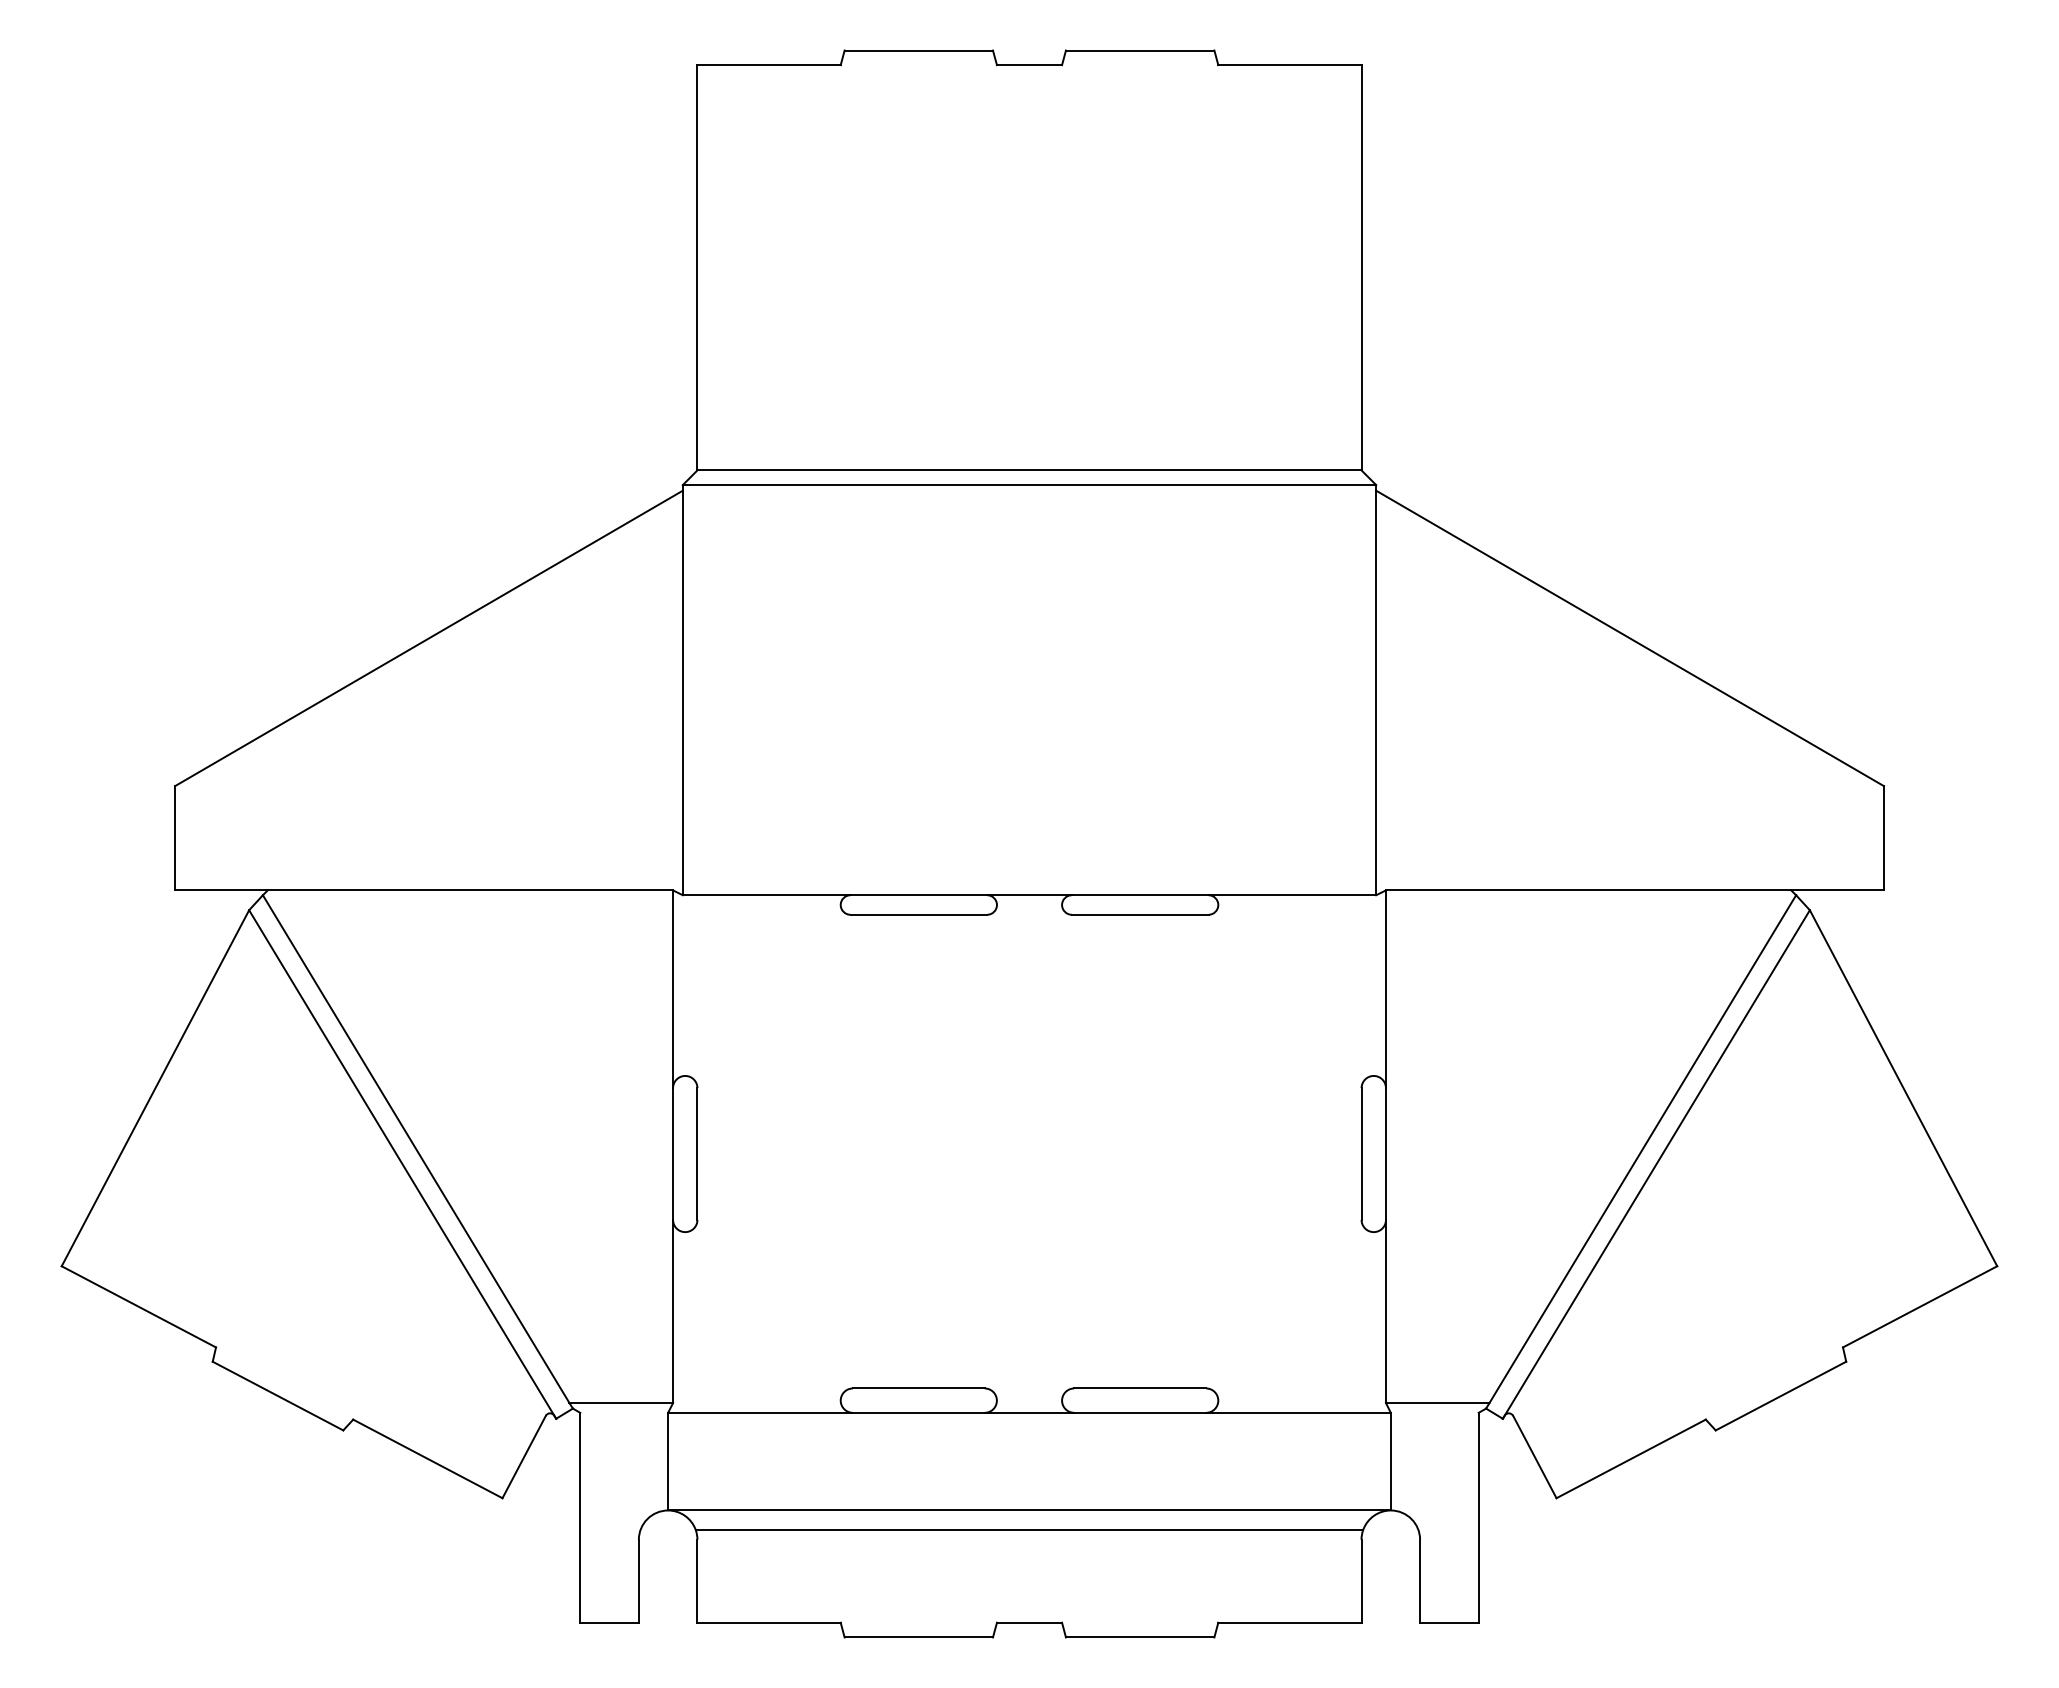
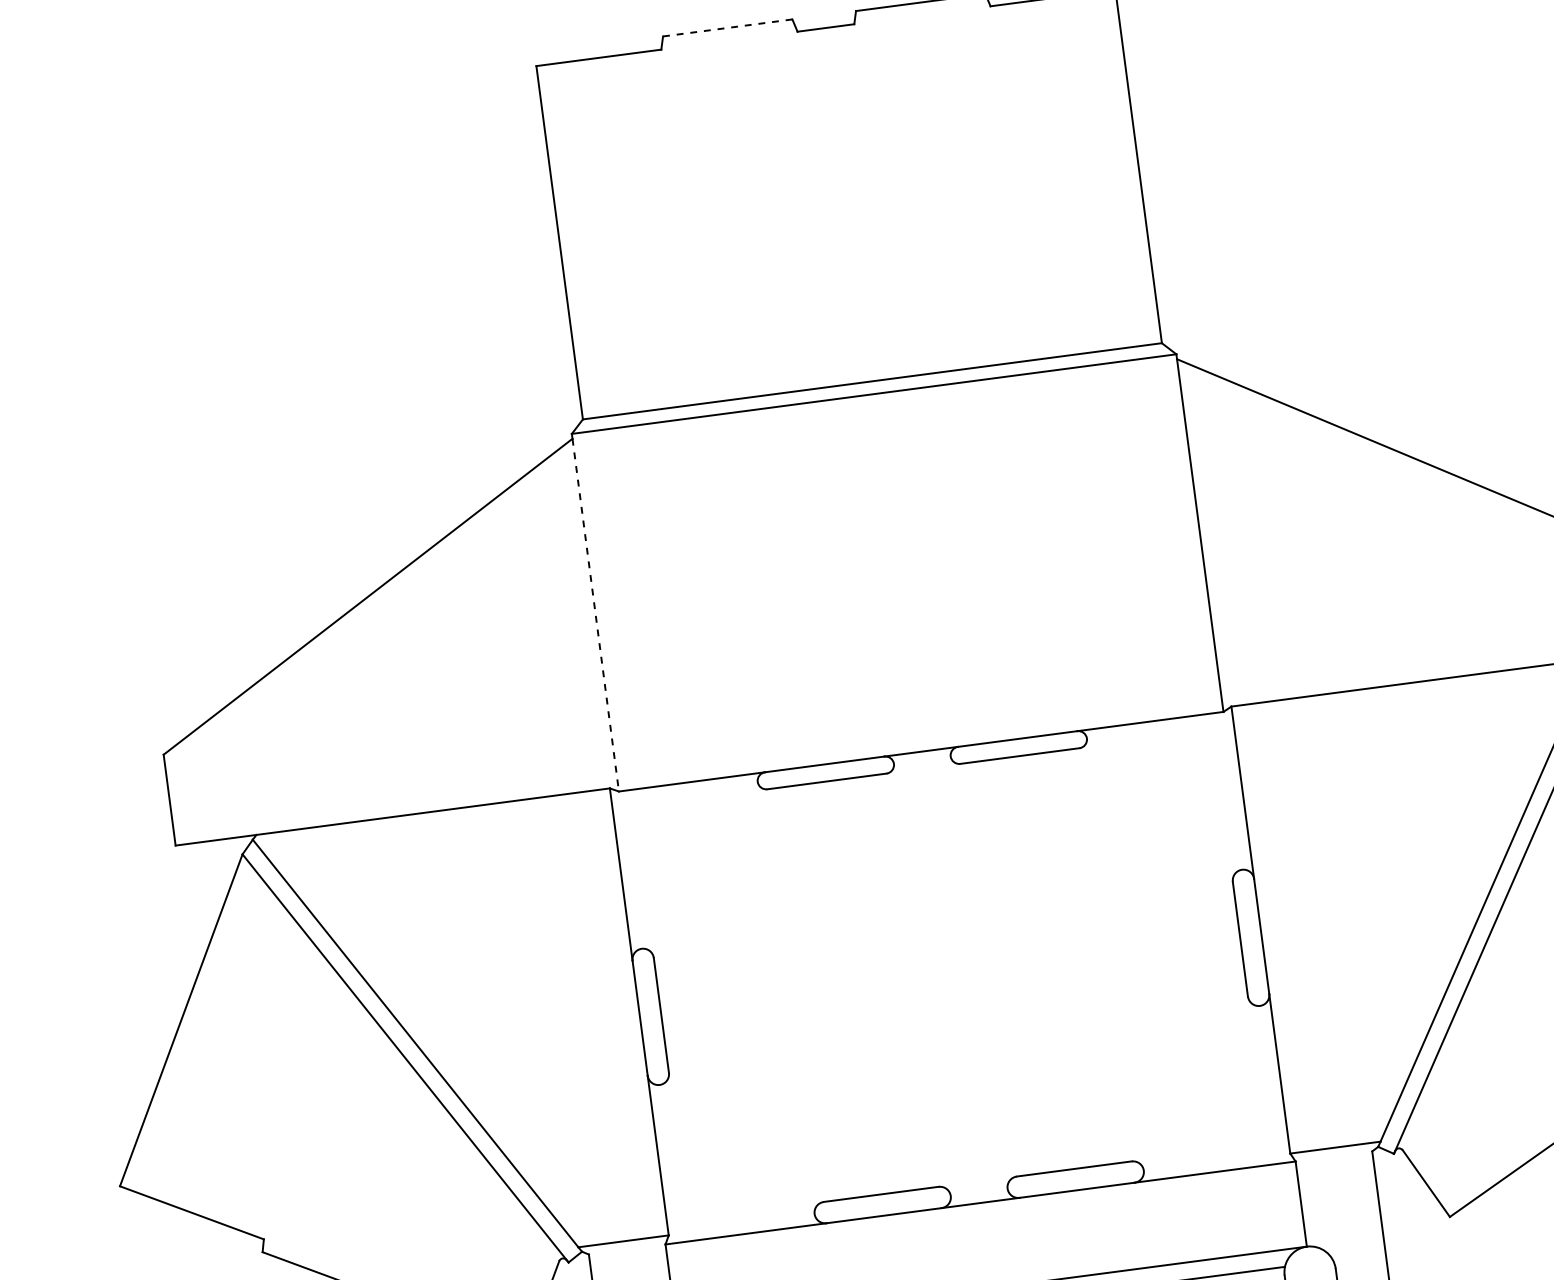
line: (919, 50) -> (728, 27), solid -> dashed
line: (682, 693) -> (595, 615), solid -> dashed

